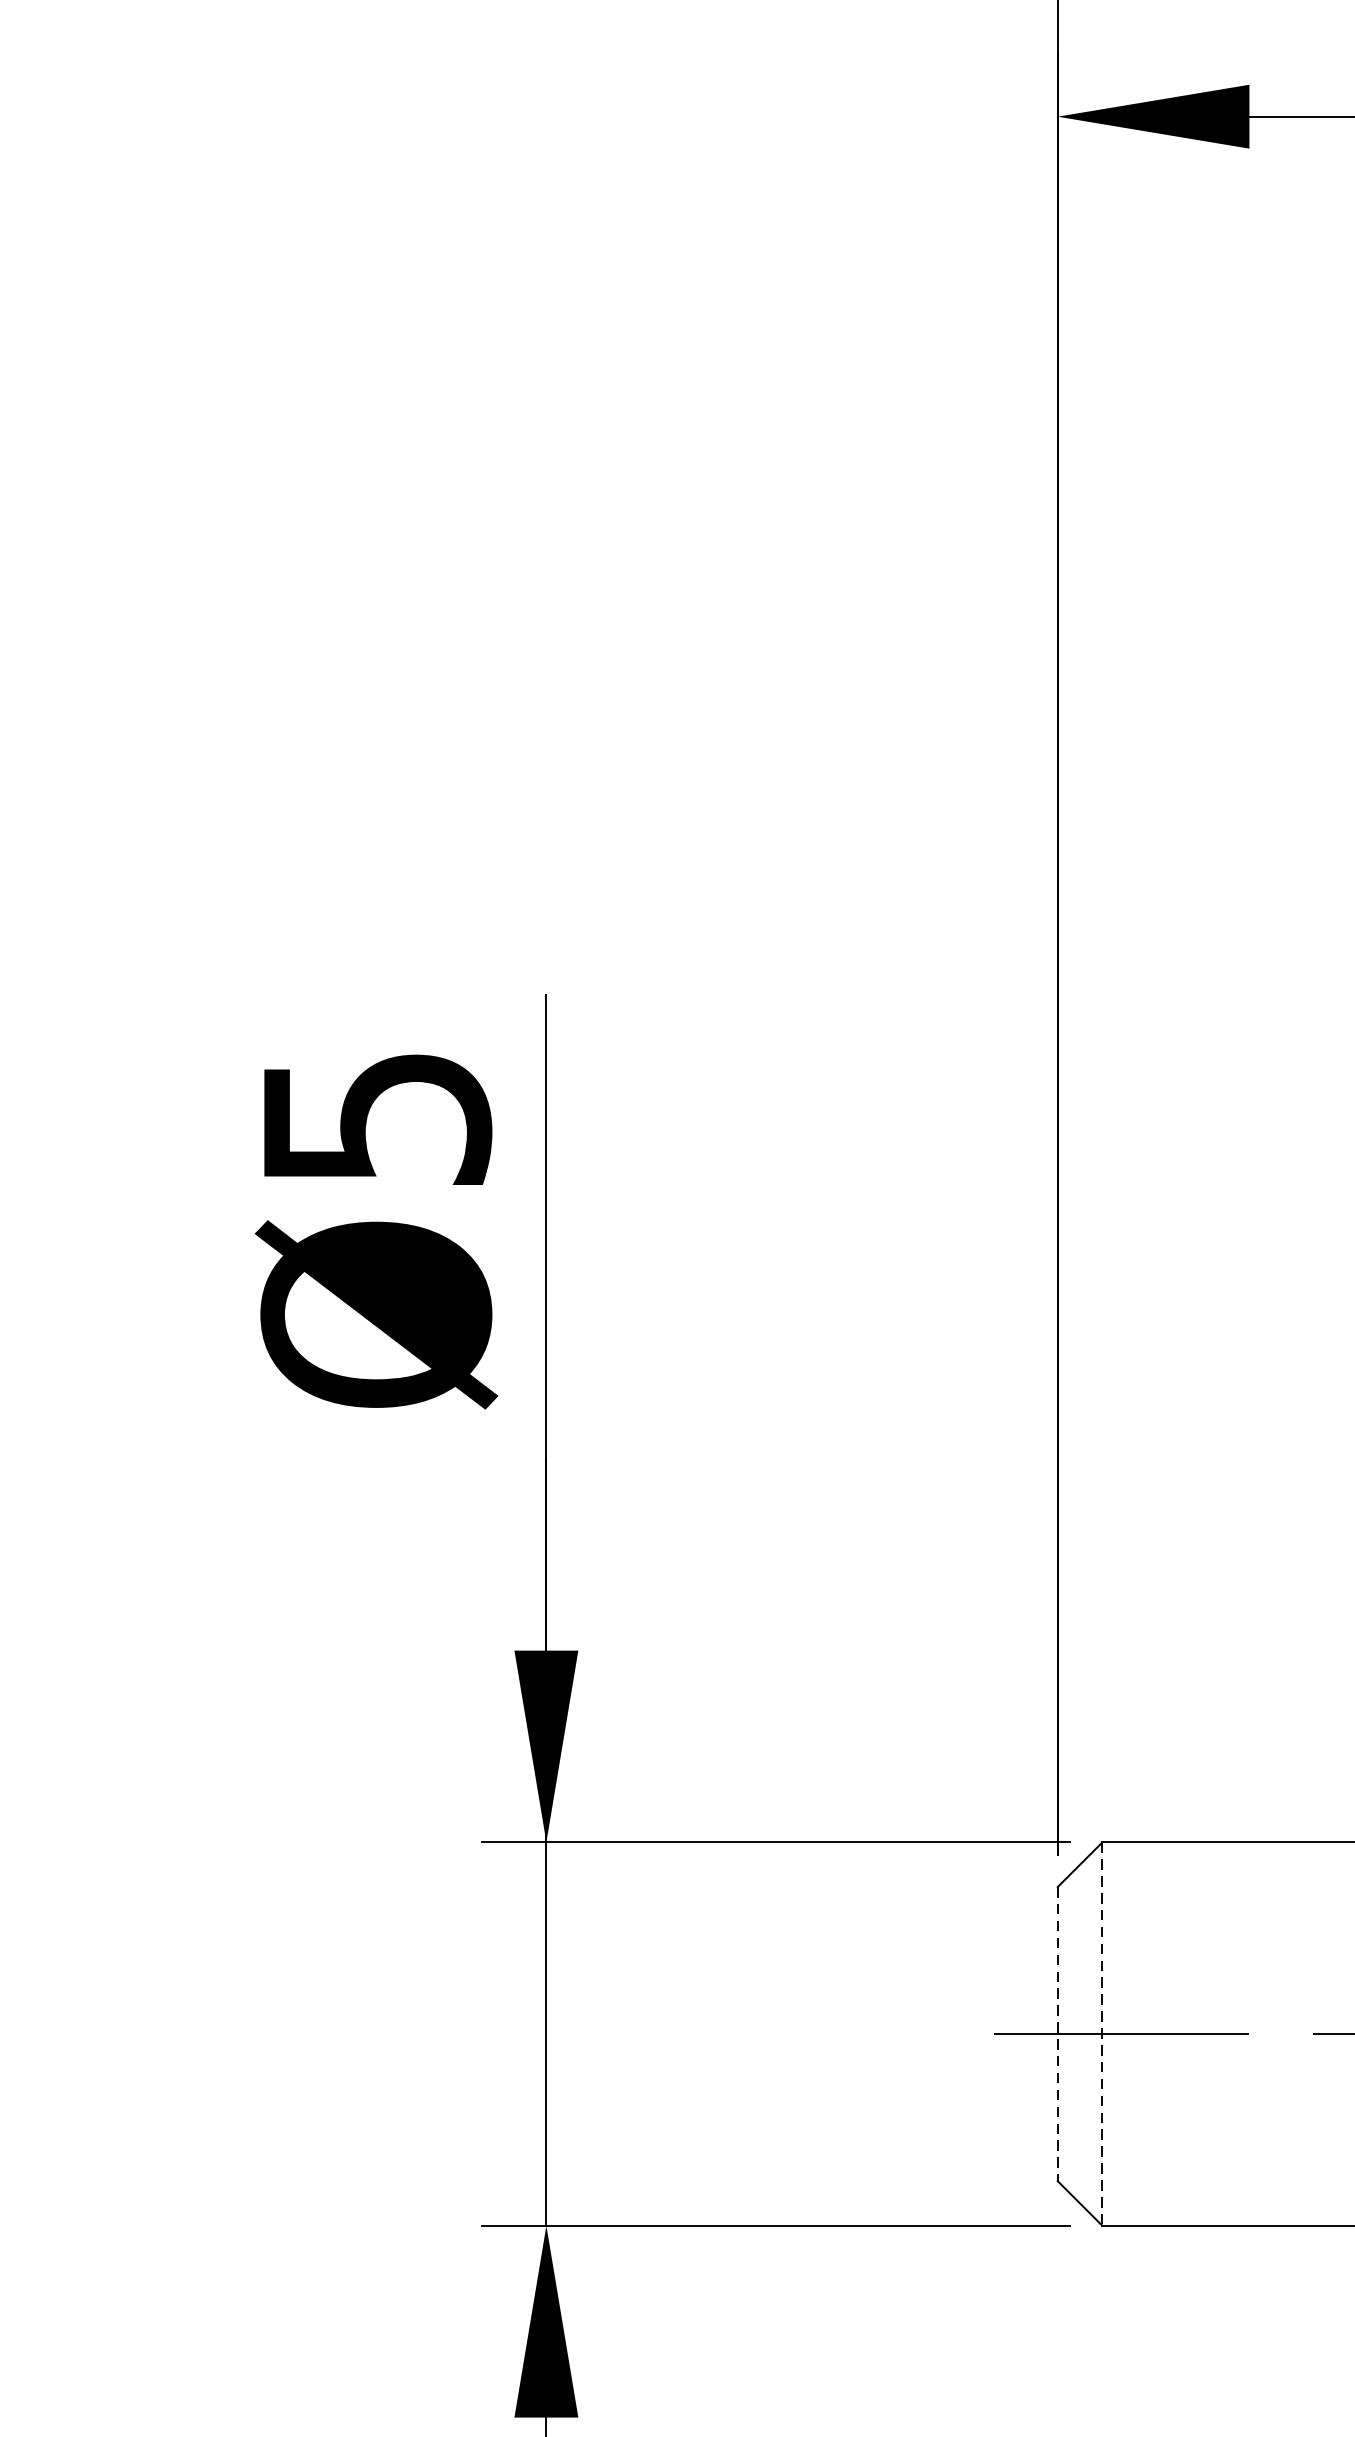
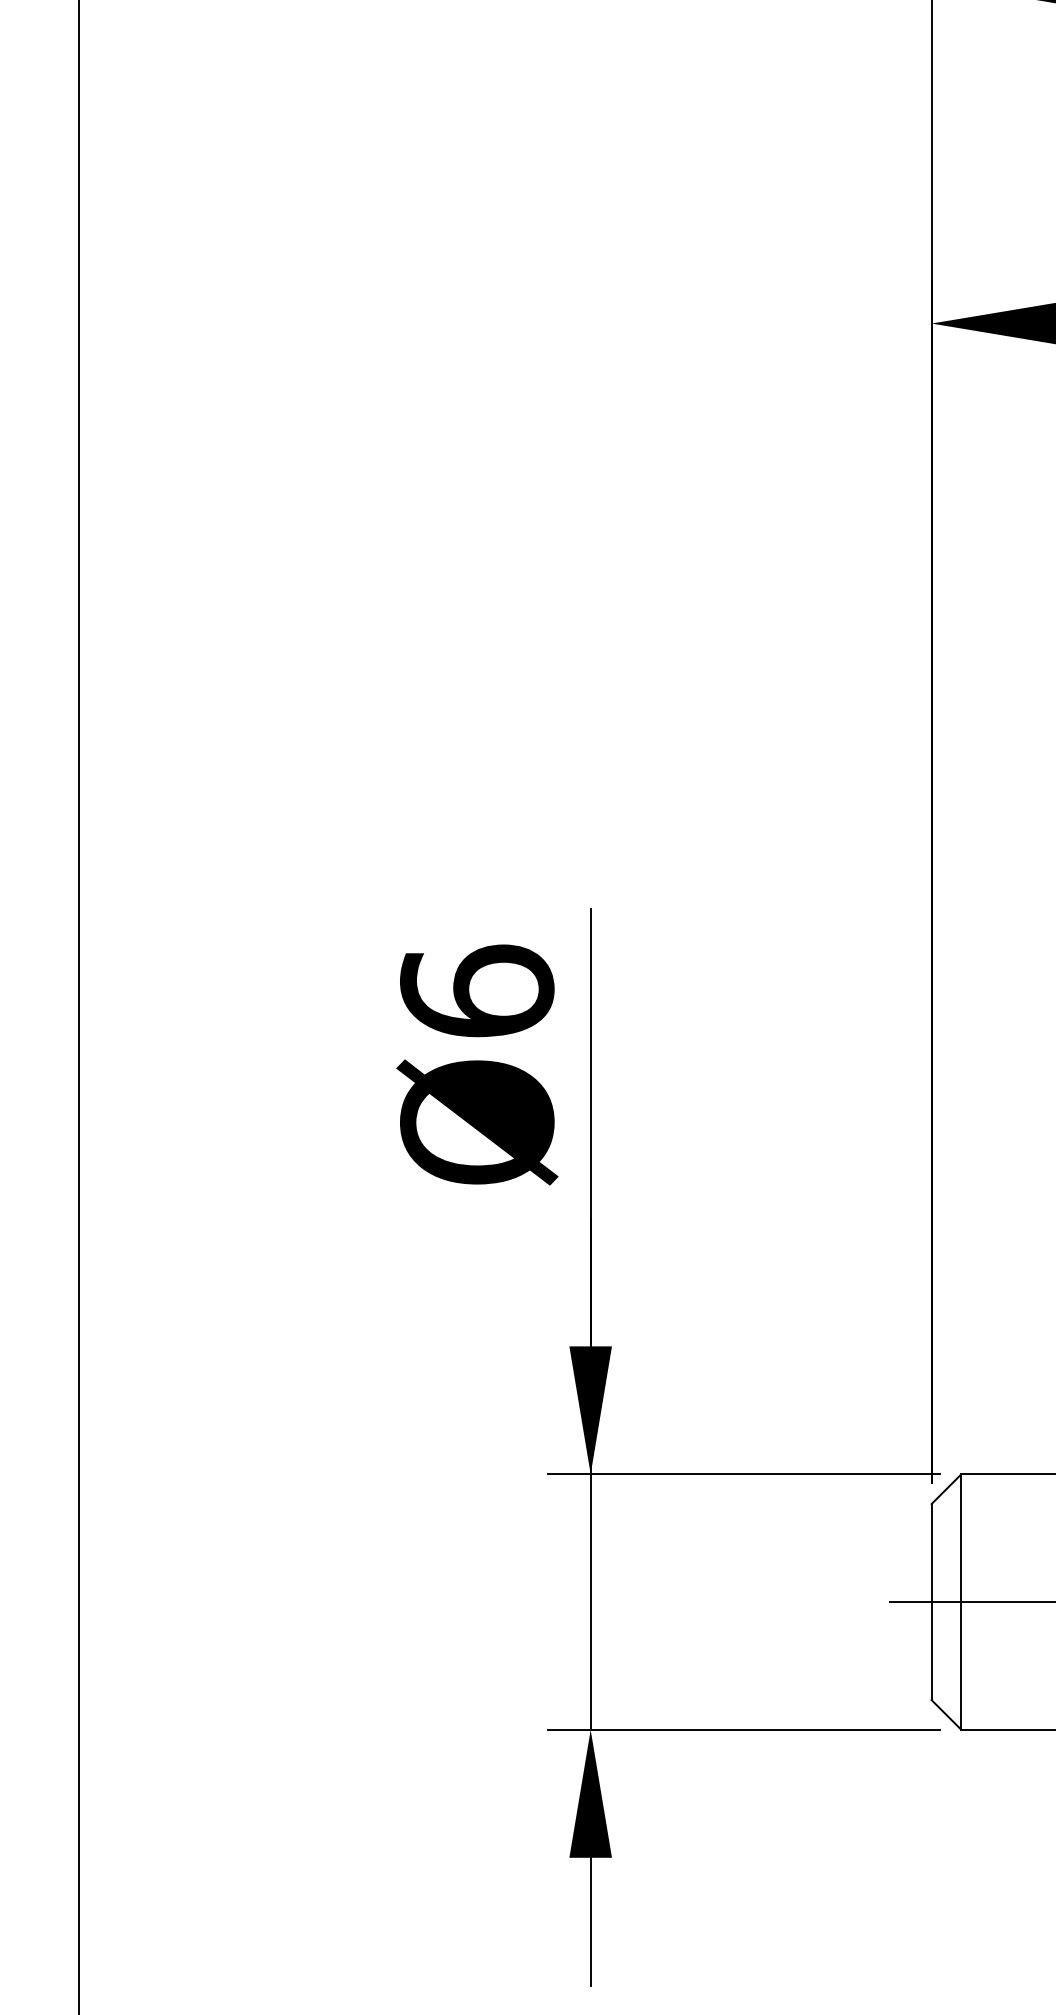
text: (376, 1116) -> (477, 990), Ø5 -> Ø6
line: (1057, 2034) -> (931, 1602), dashed -> solid
line: (1102, 2034) -> (961, 1602), dashed -> solid

